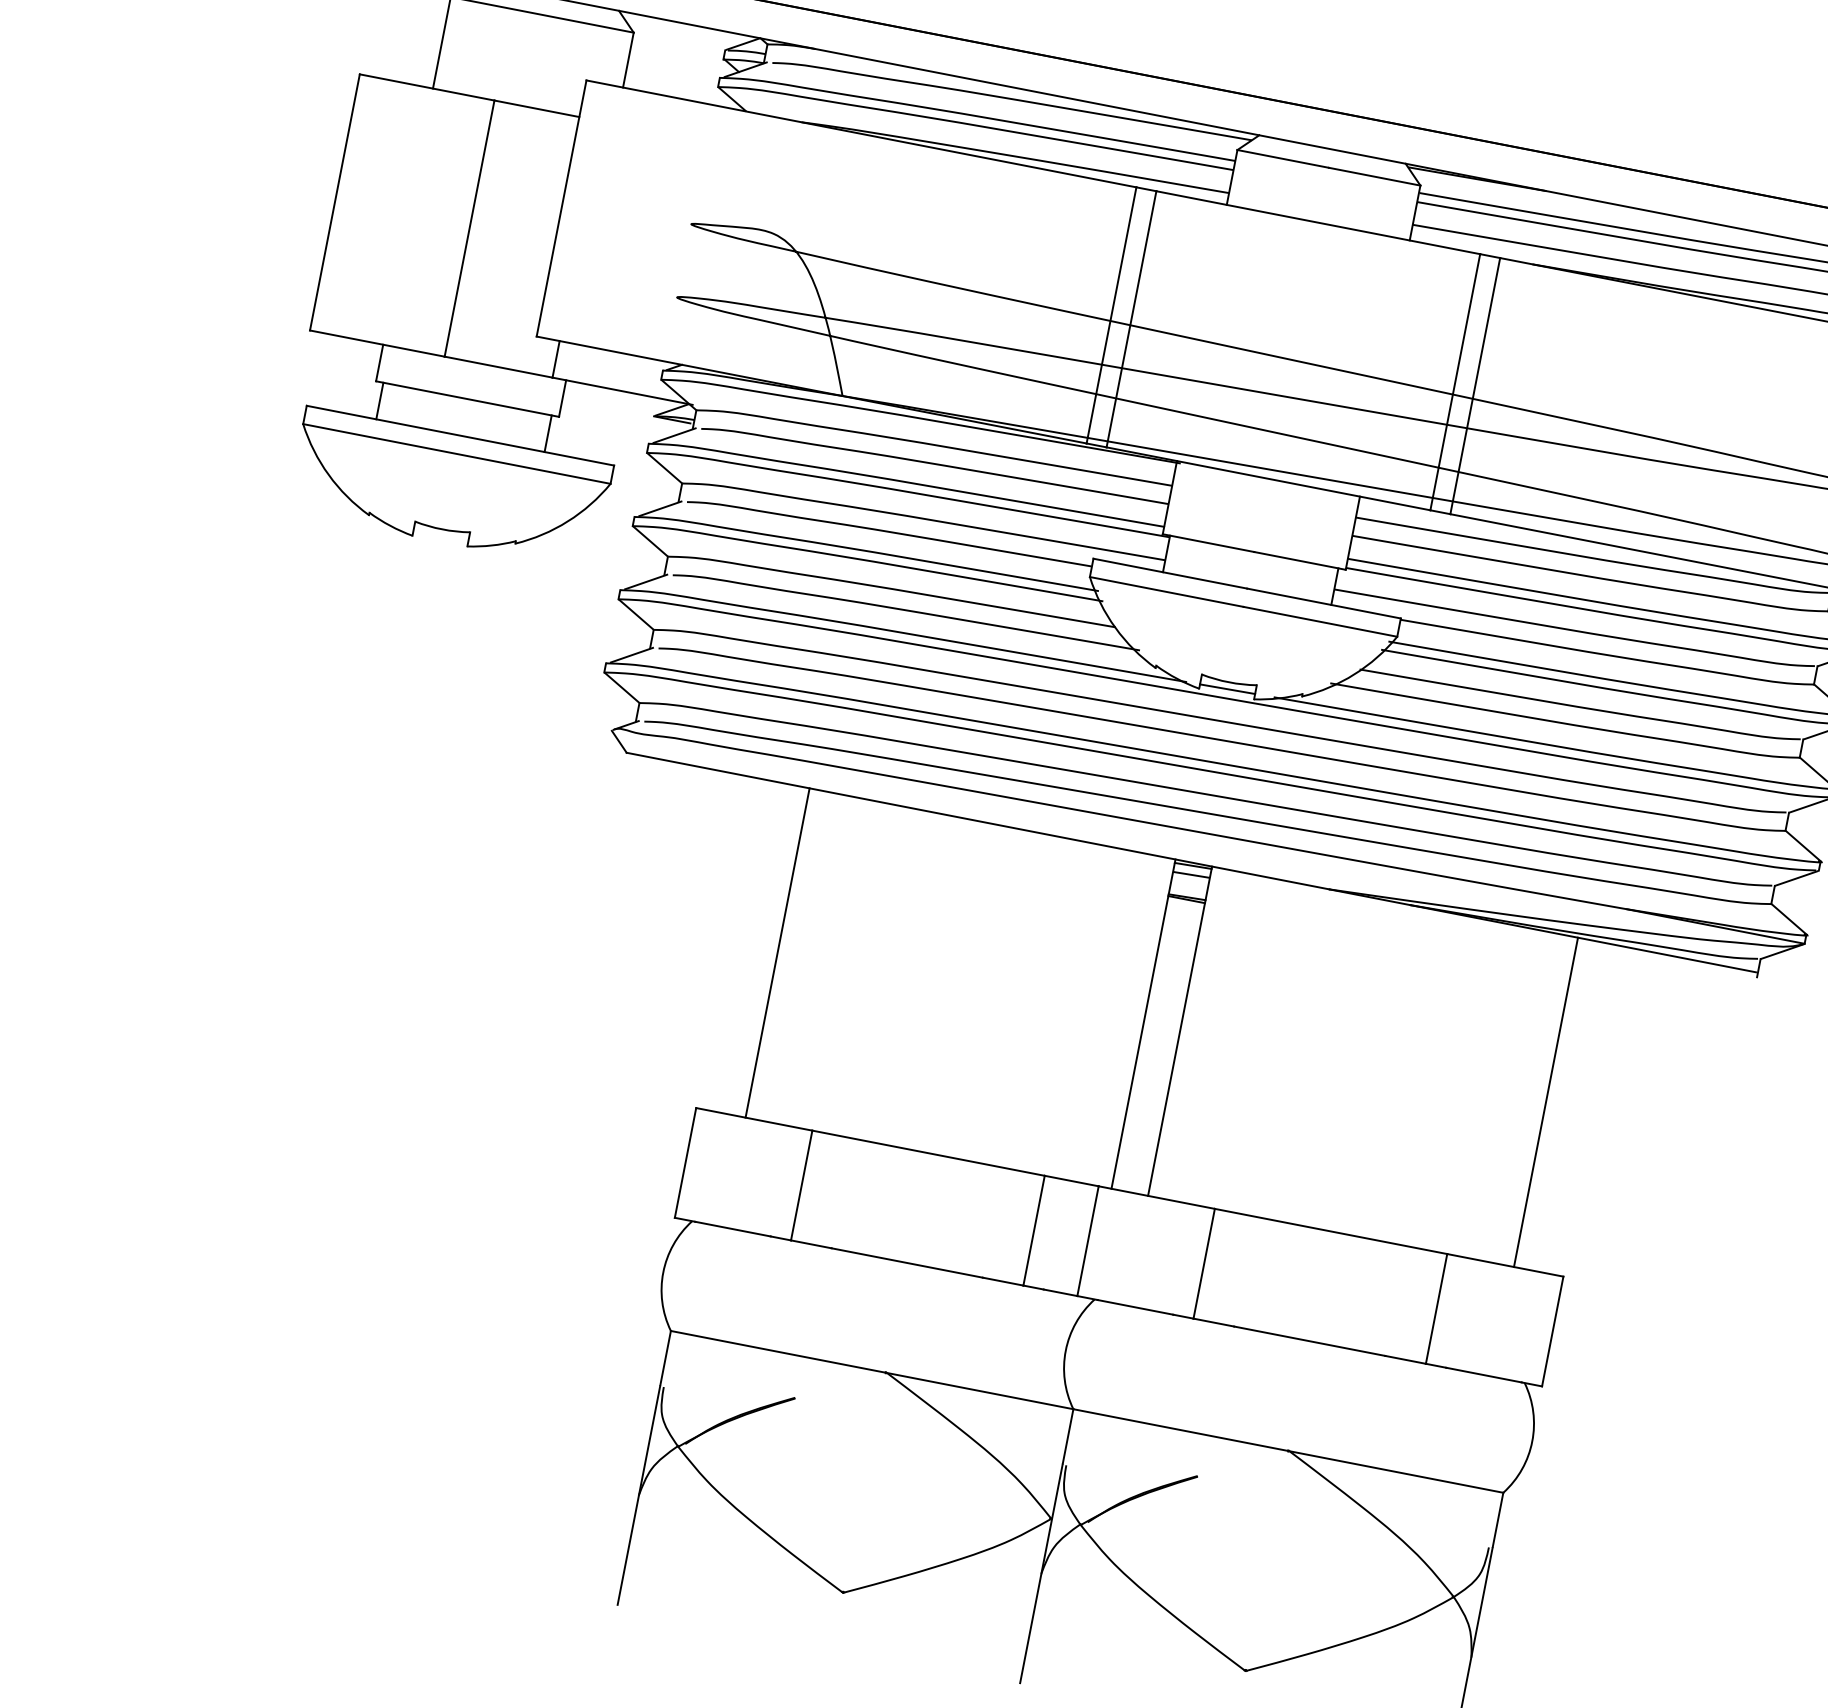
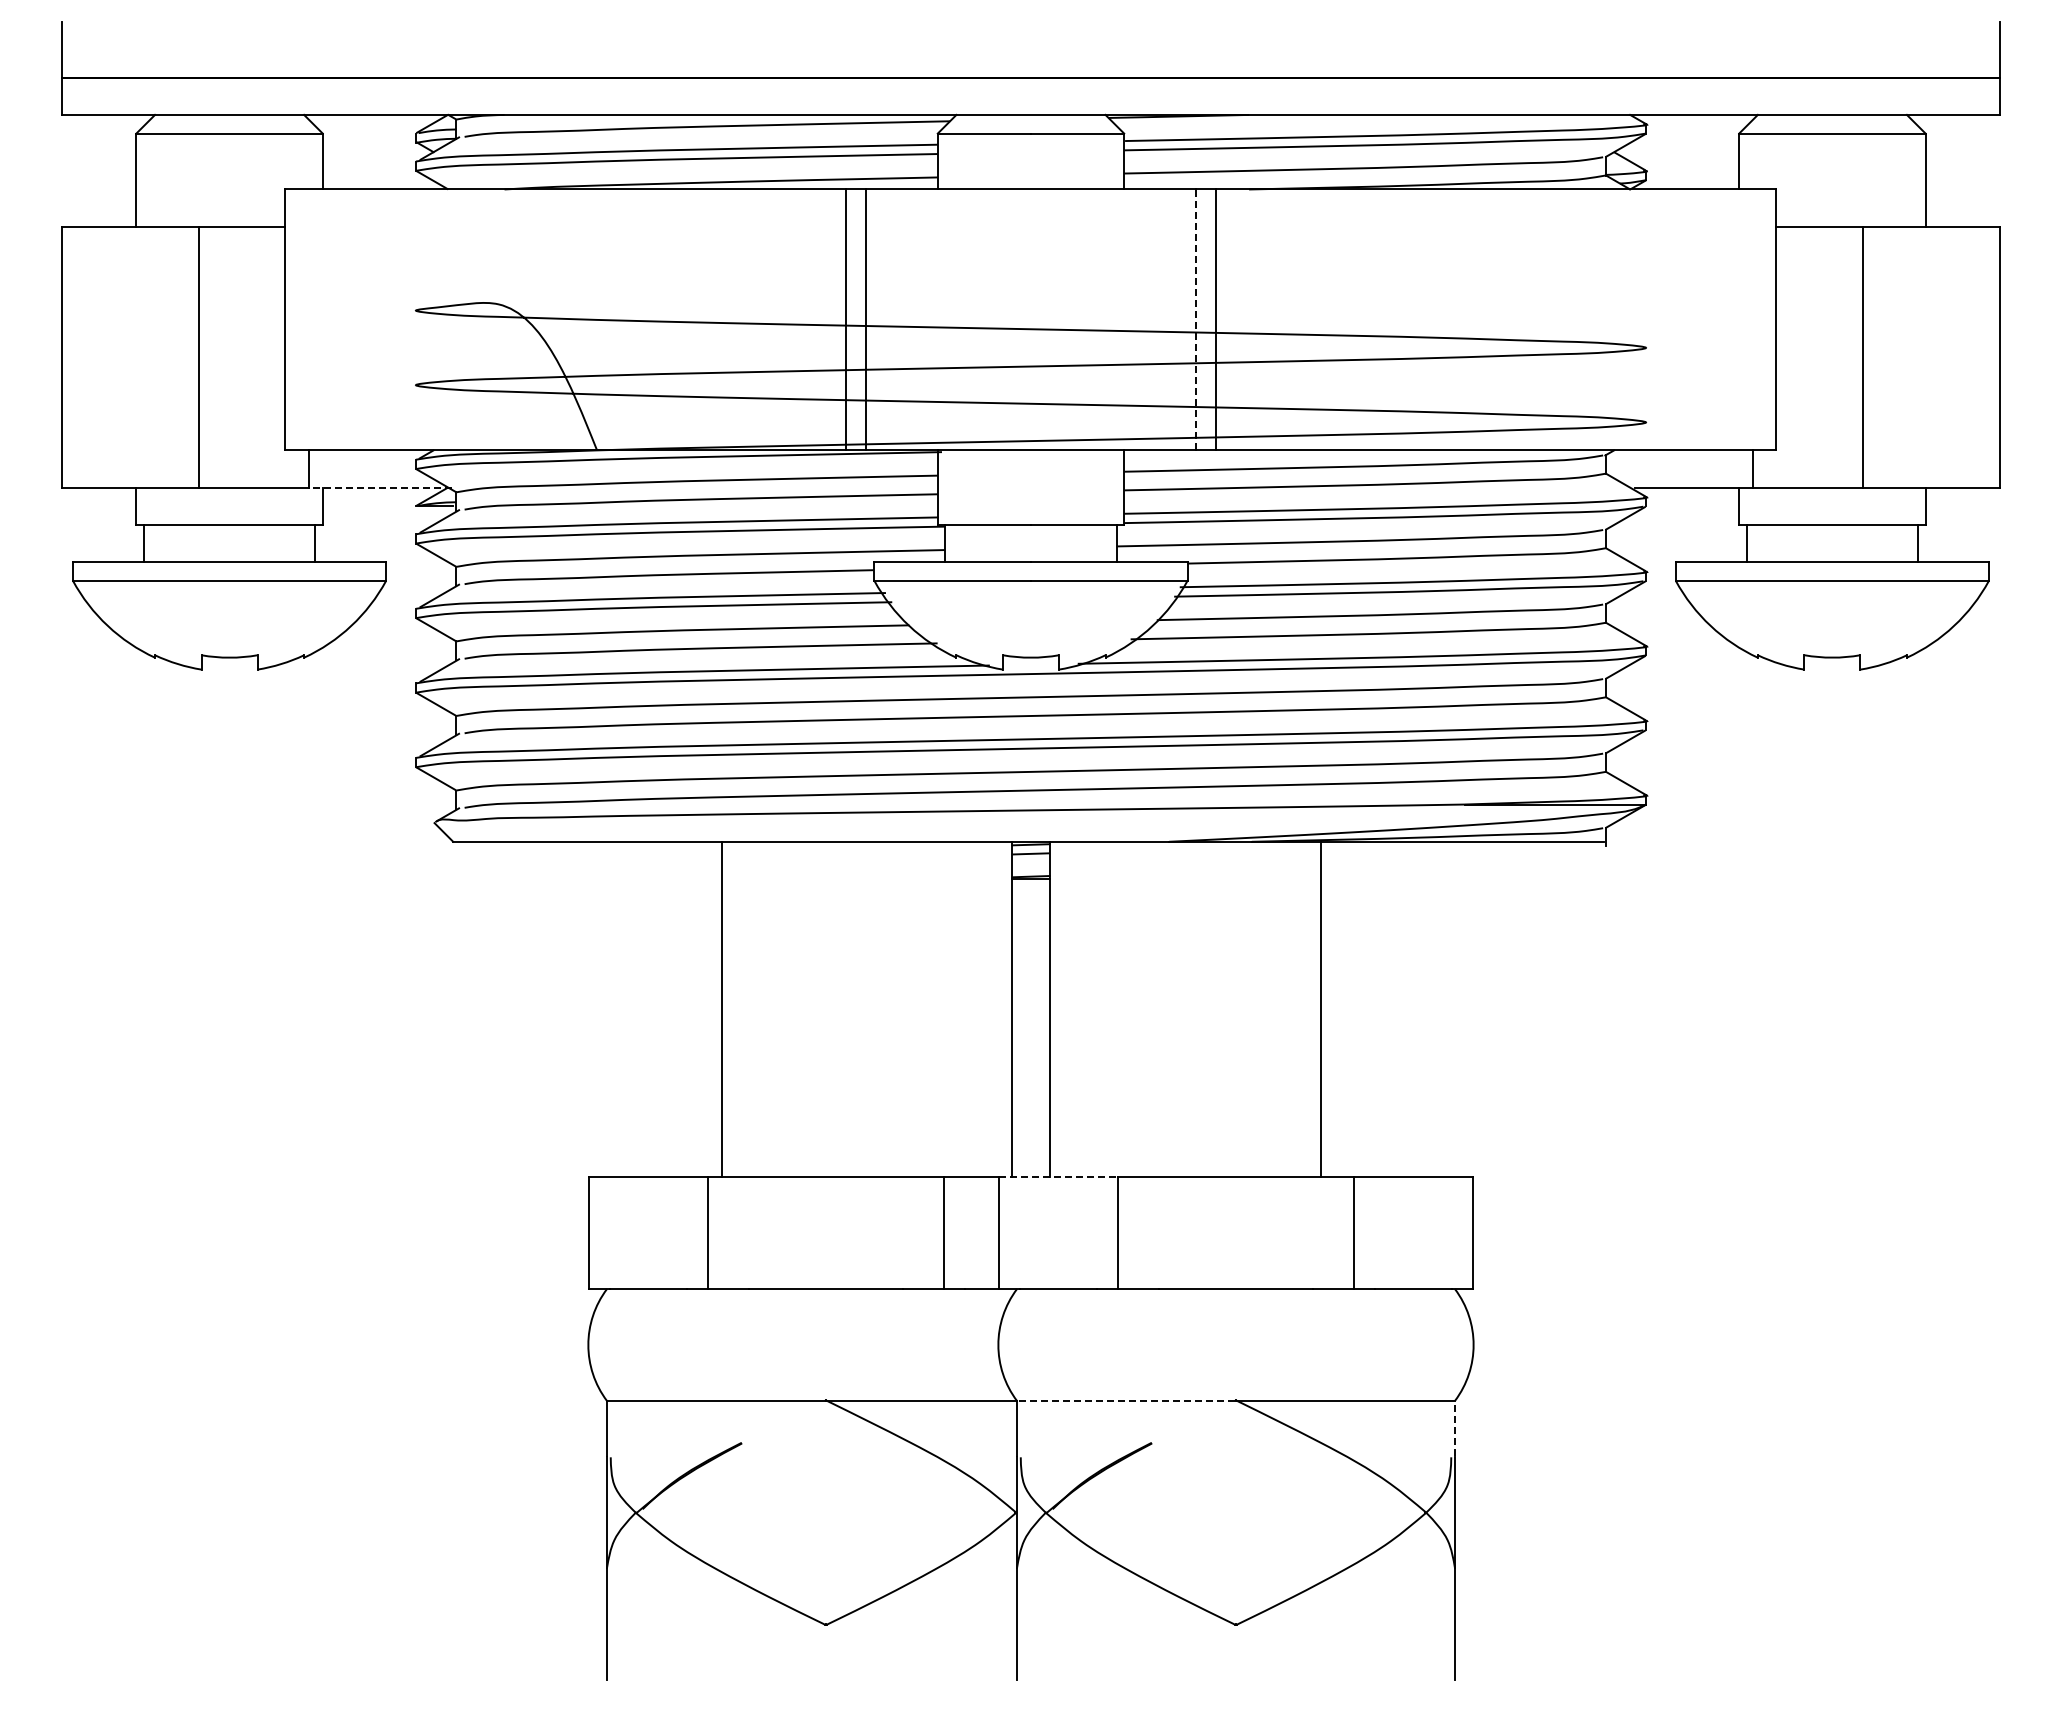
line: (1454, 381) -> (1195, 319), solid -> dashed
line: (621, 390) -> (379, 487), solid -> dashed
line: (1227, 688) -> (1030, 664), removed
line: (777, 952) -> (721, 1009), moved
line: (1546, 1102) -> (1321, 1009), moved
line: (1156, 1197) -> (1058, 1177), solid -> dashed
line: (1179, 1429) -> (1125, 1400), solid -> dashed
line: (1497, 1519) -> (1454, 1428), solid -> dashed

